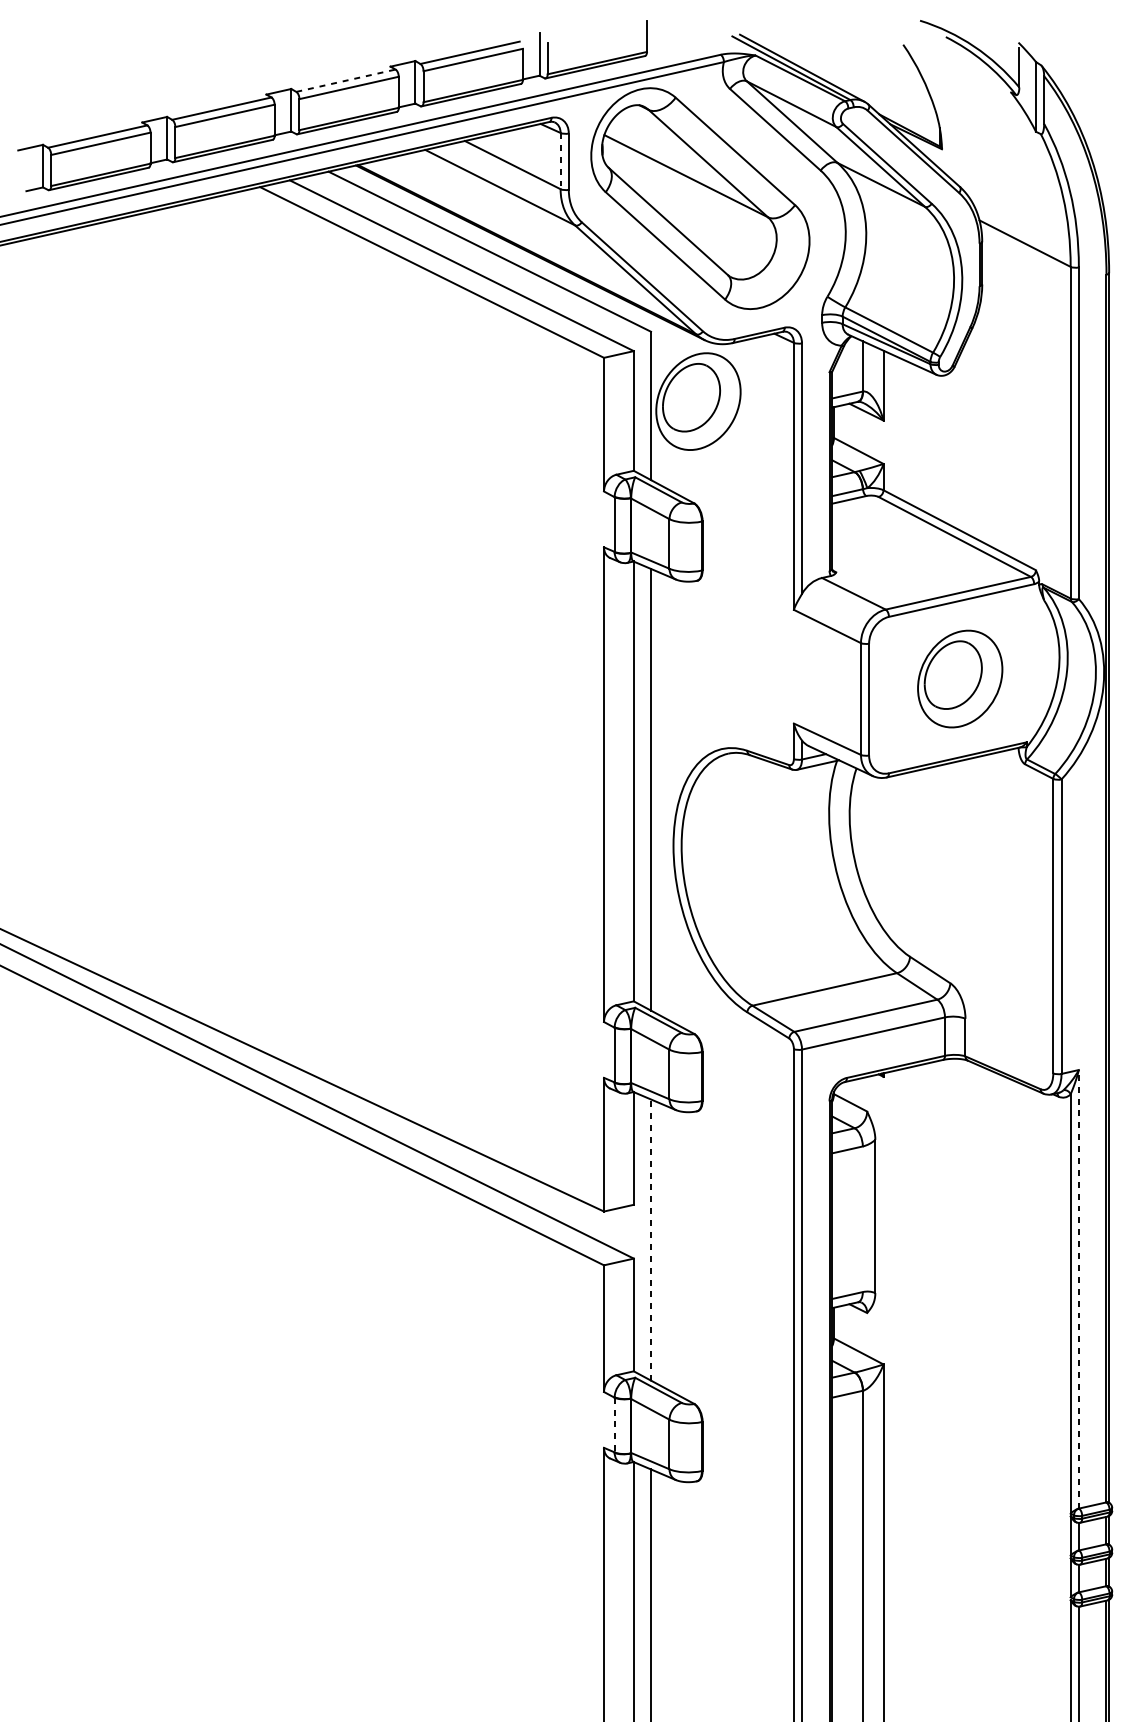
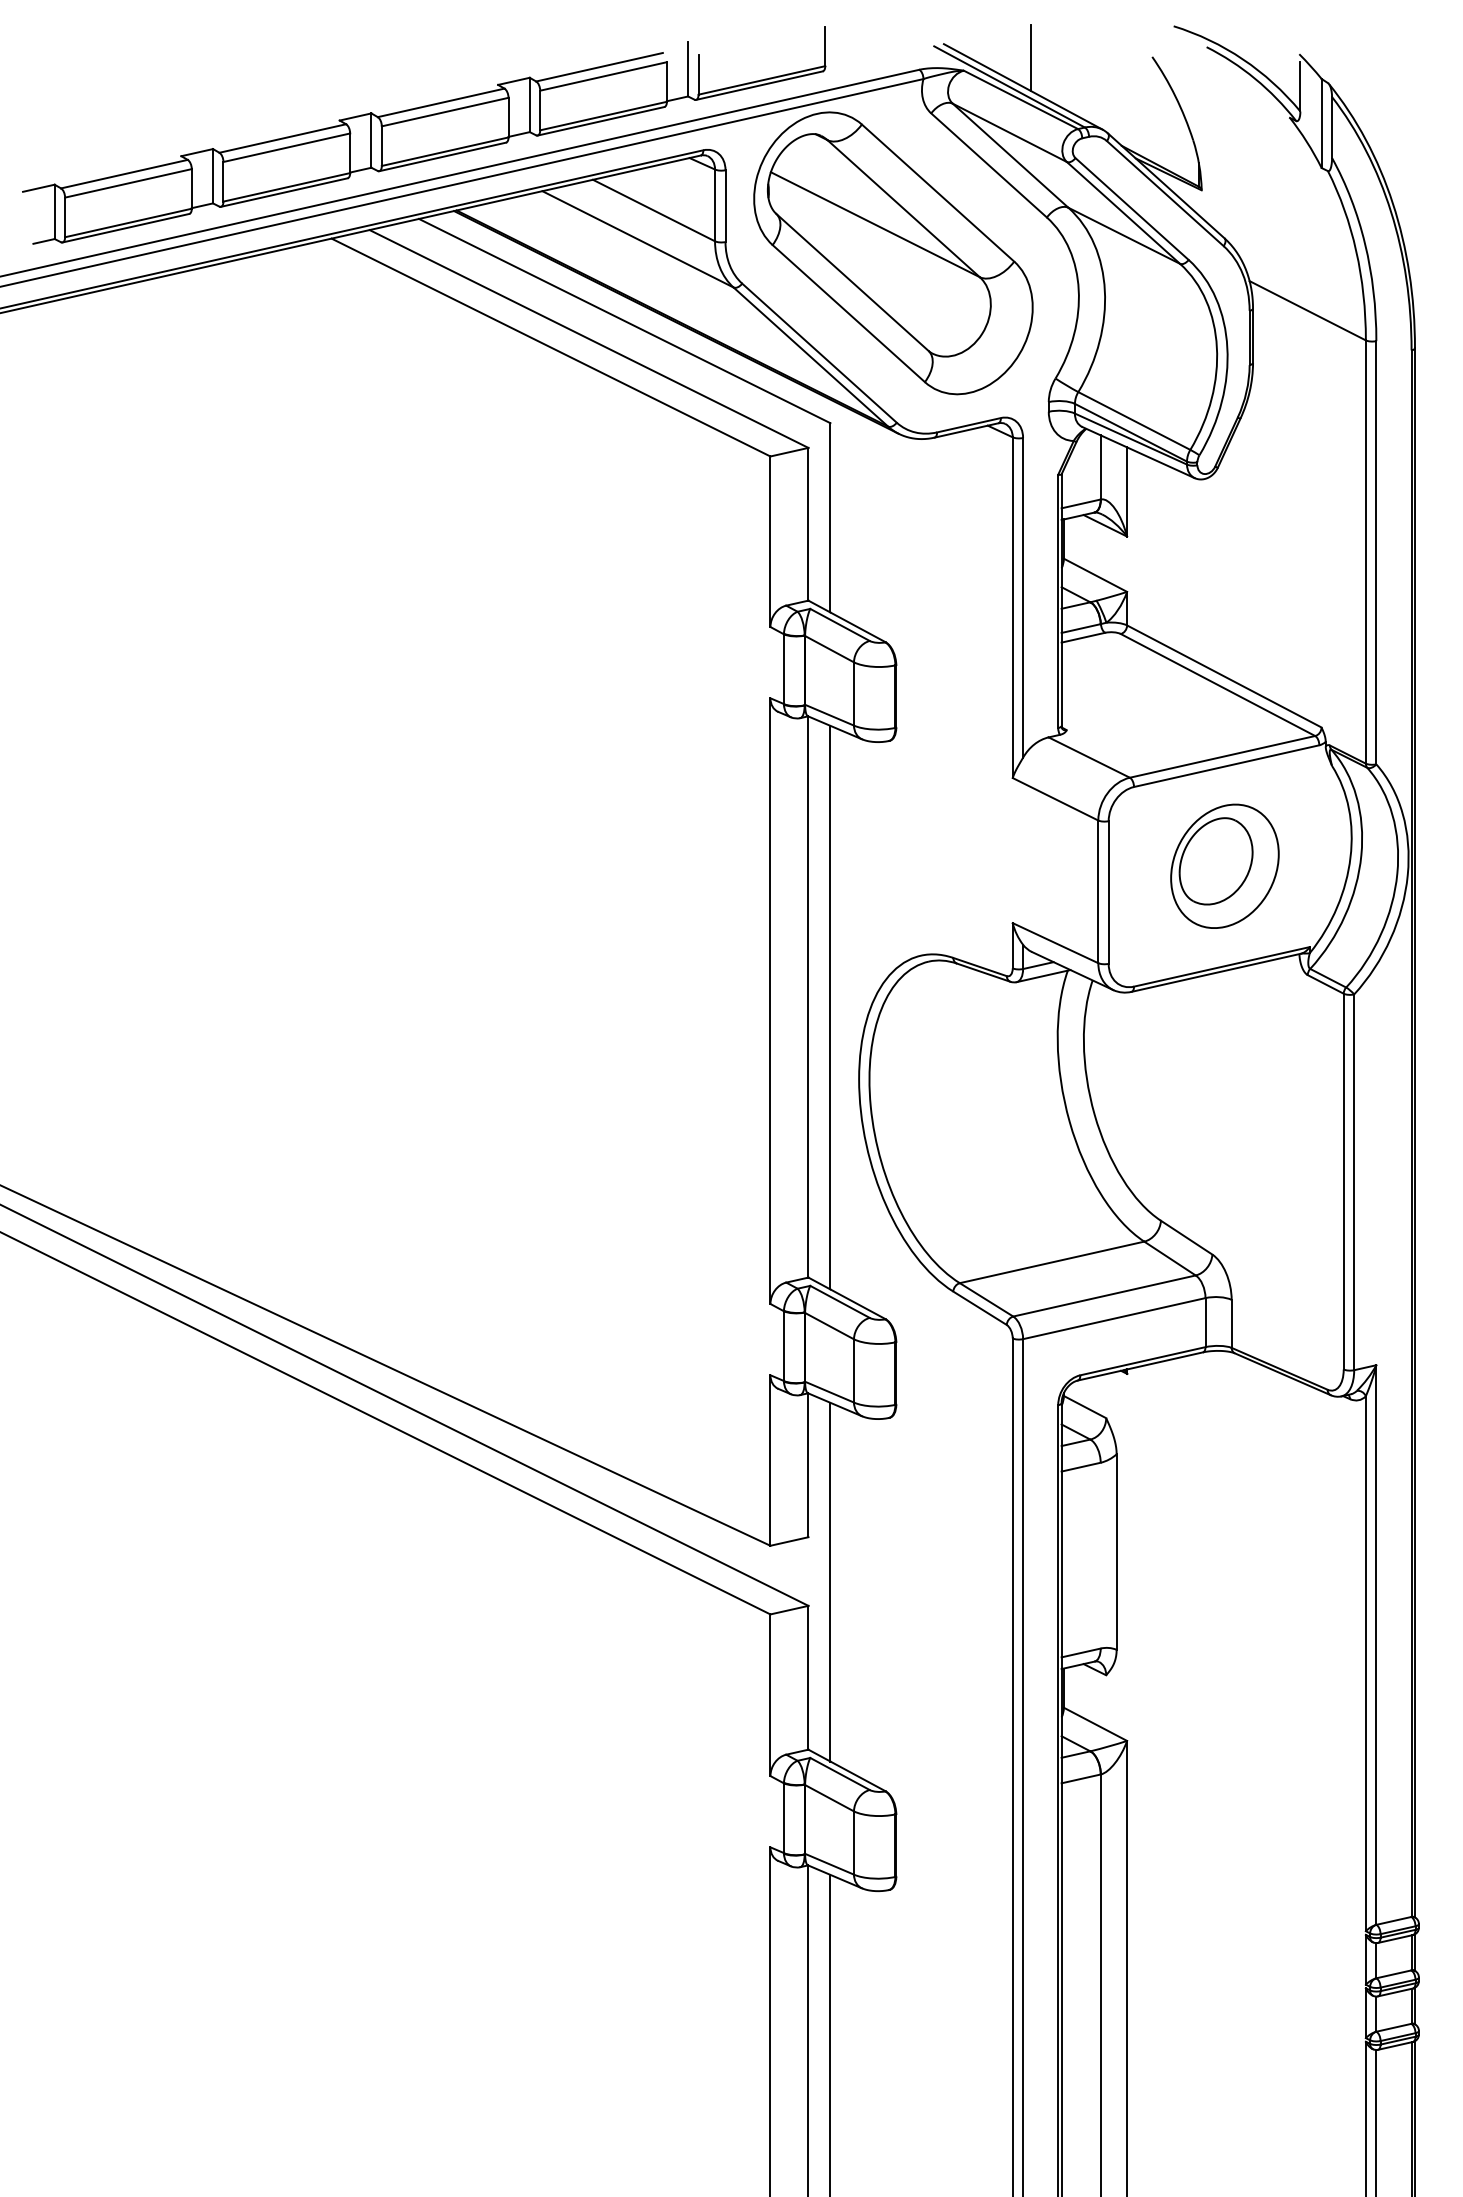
line: (808, 45) -> (1031, 57), added
line: (346, 80) -> (441, 102), dashed -> solid
line: (560, 161) -> (715, 205), dashed -> solid
part: (698, 400) -> (890, 511), removed
line: (651, 1239) -> (830, 1581), dashed -> solid
line: (1078, 1289) -> (1376, 1645), dashed -> solid
line: (614, 1425) -> (783, 1818), dashed -> solid

